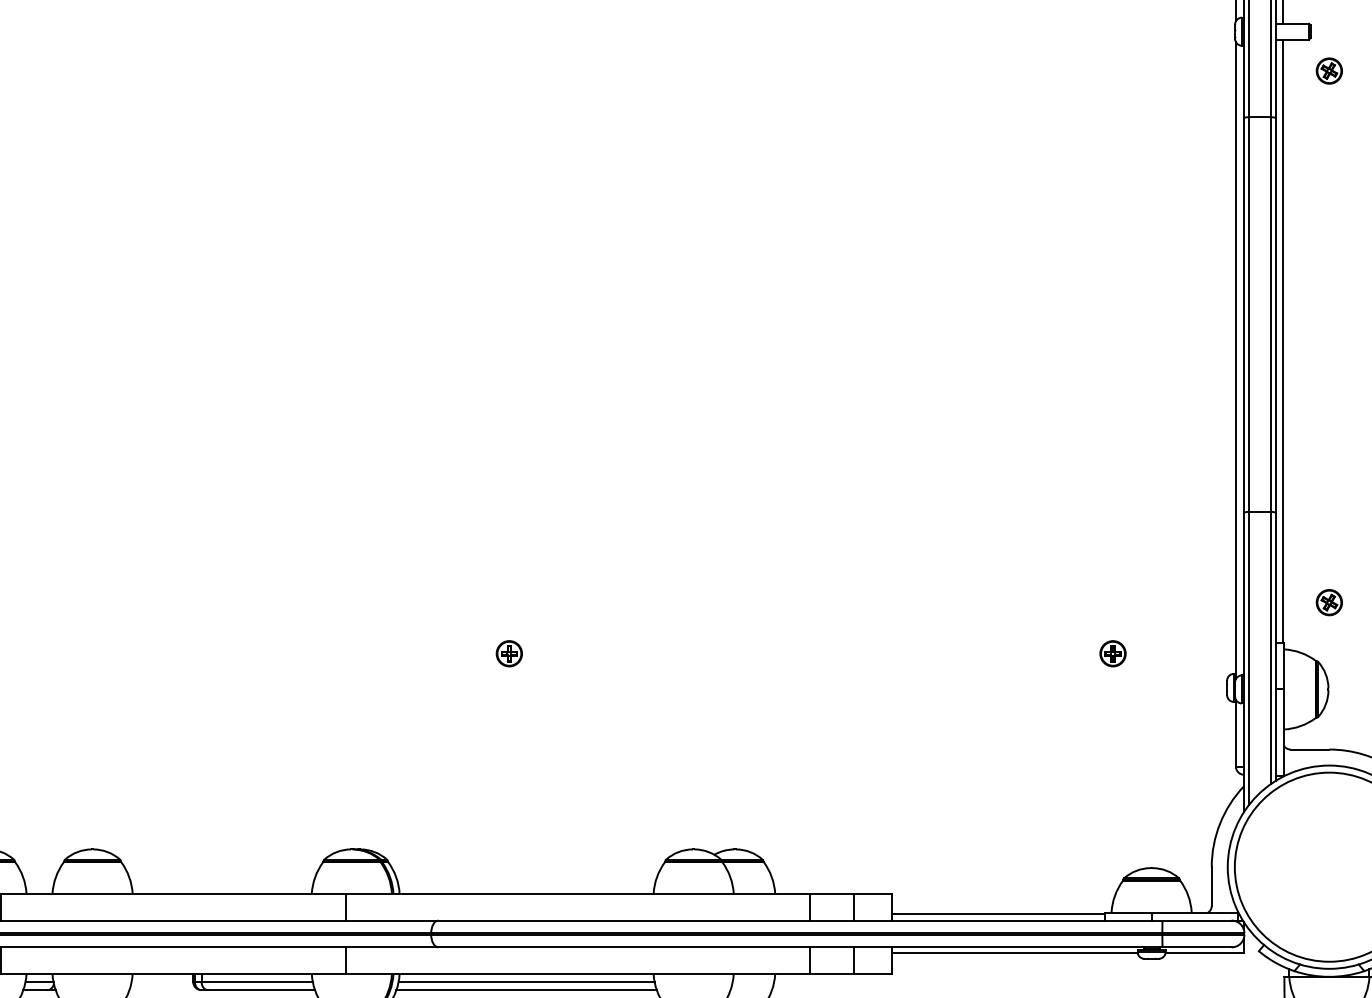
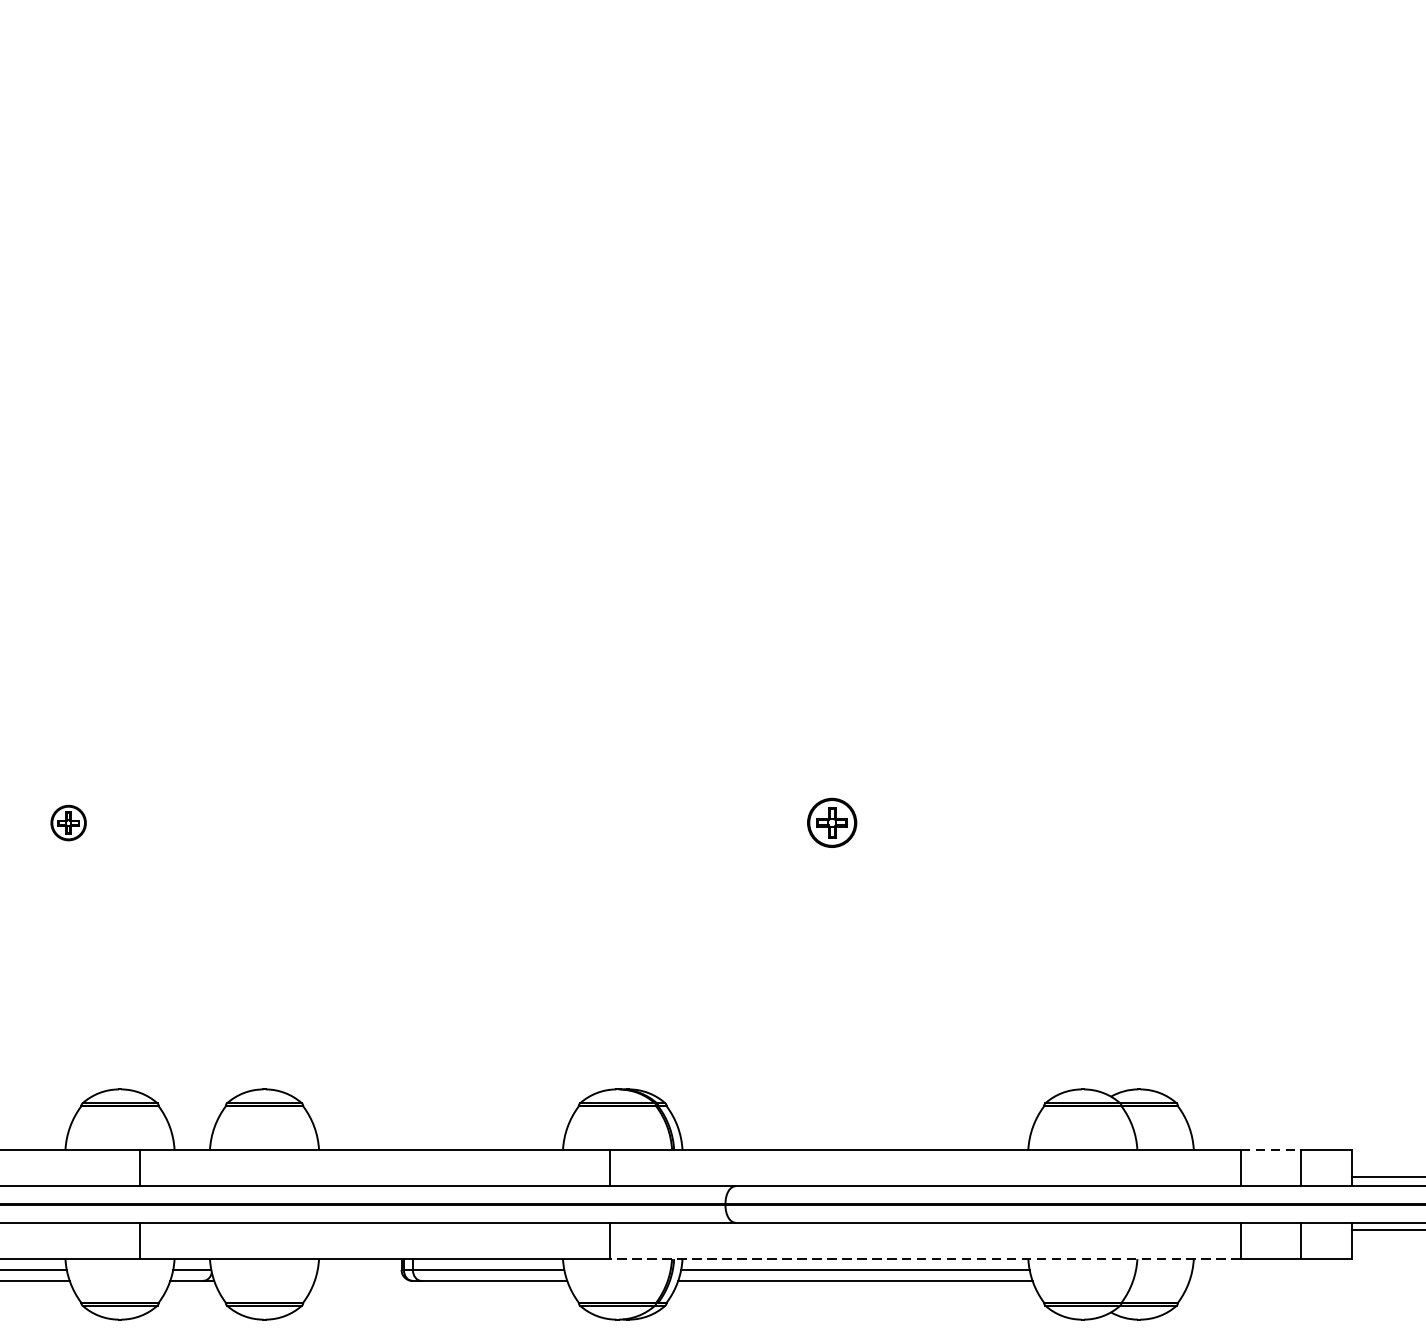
part: (508, 653) -> (830, 822), size x1.4
line: (831, 893) -> (1270, 1149), solid -> dashed
line: (578, 974) -> (926, 1259), solid -> dashed

